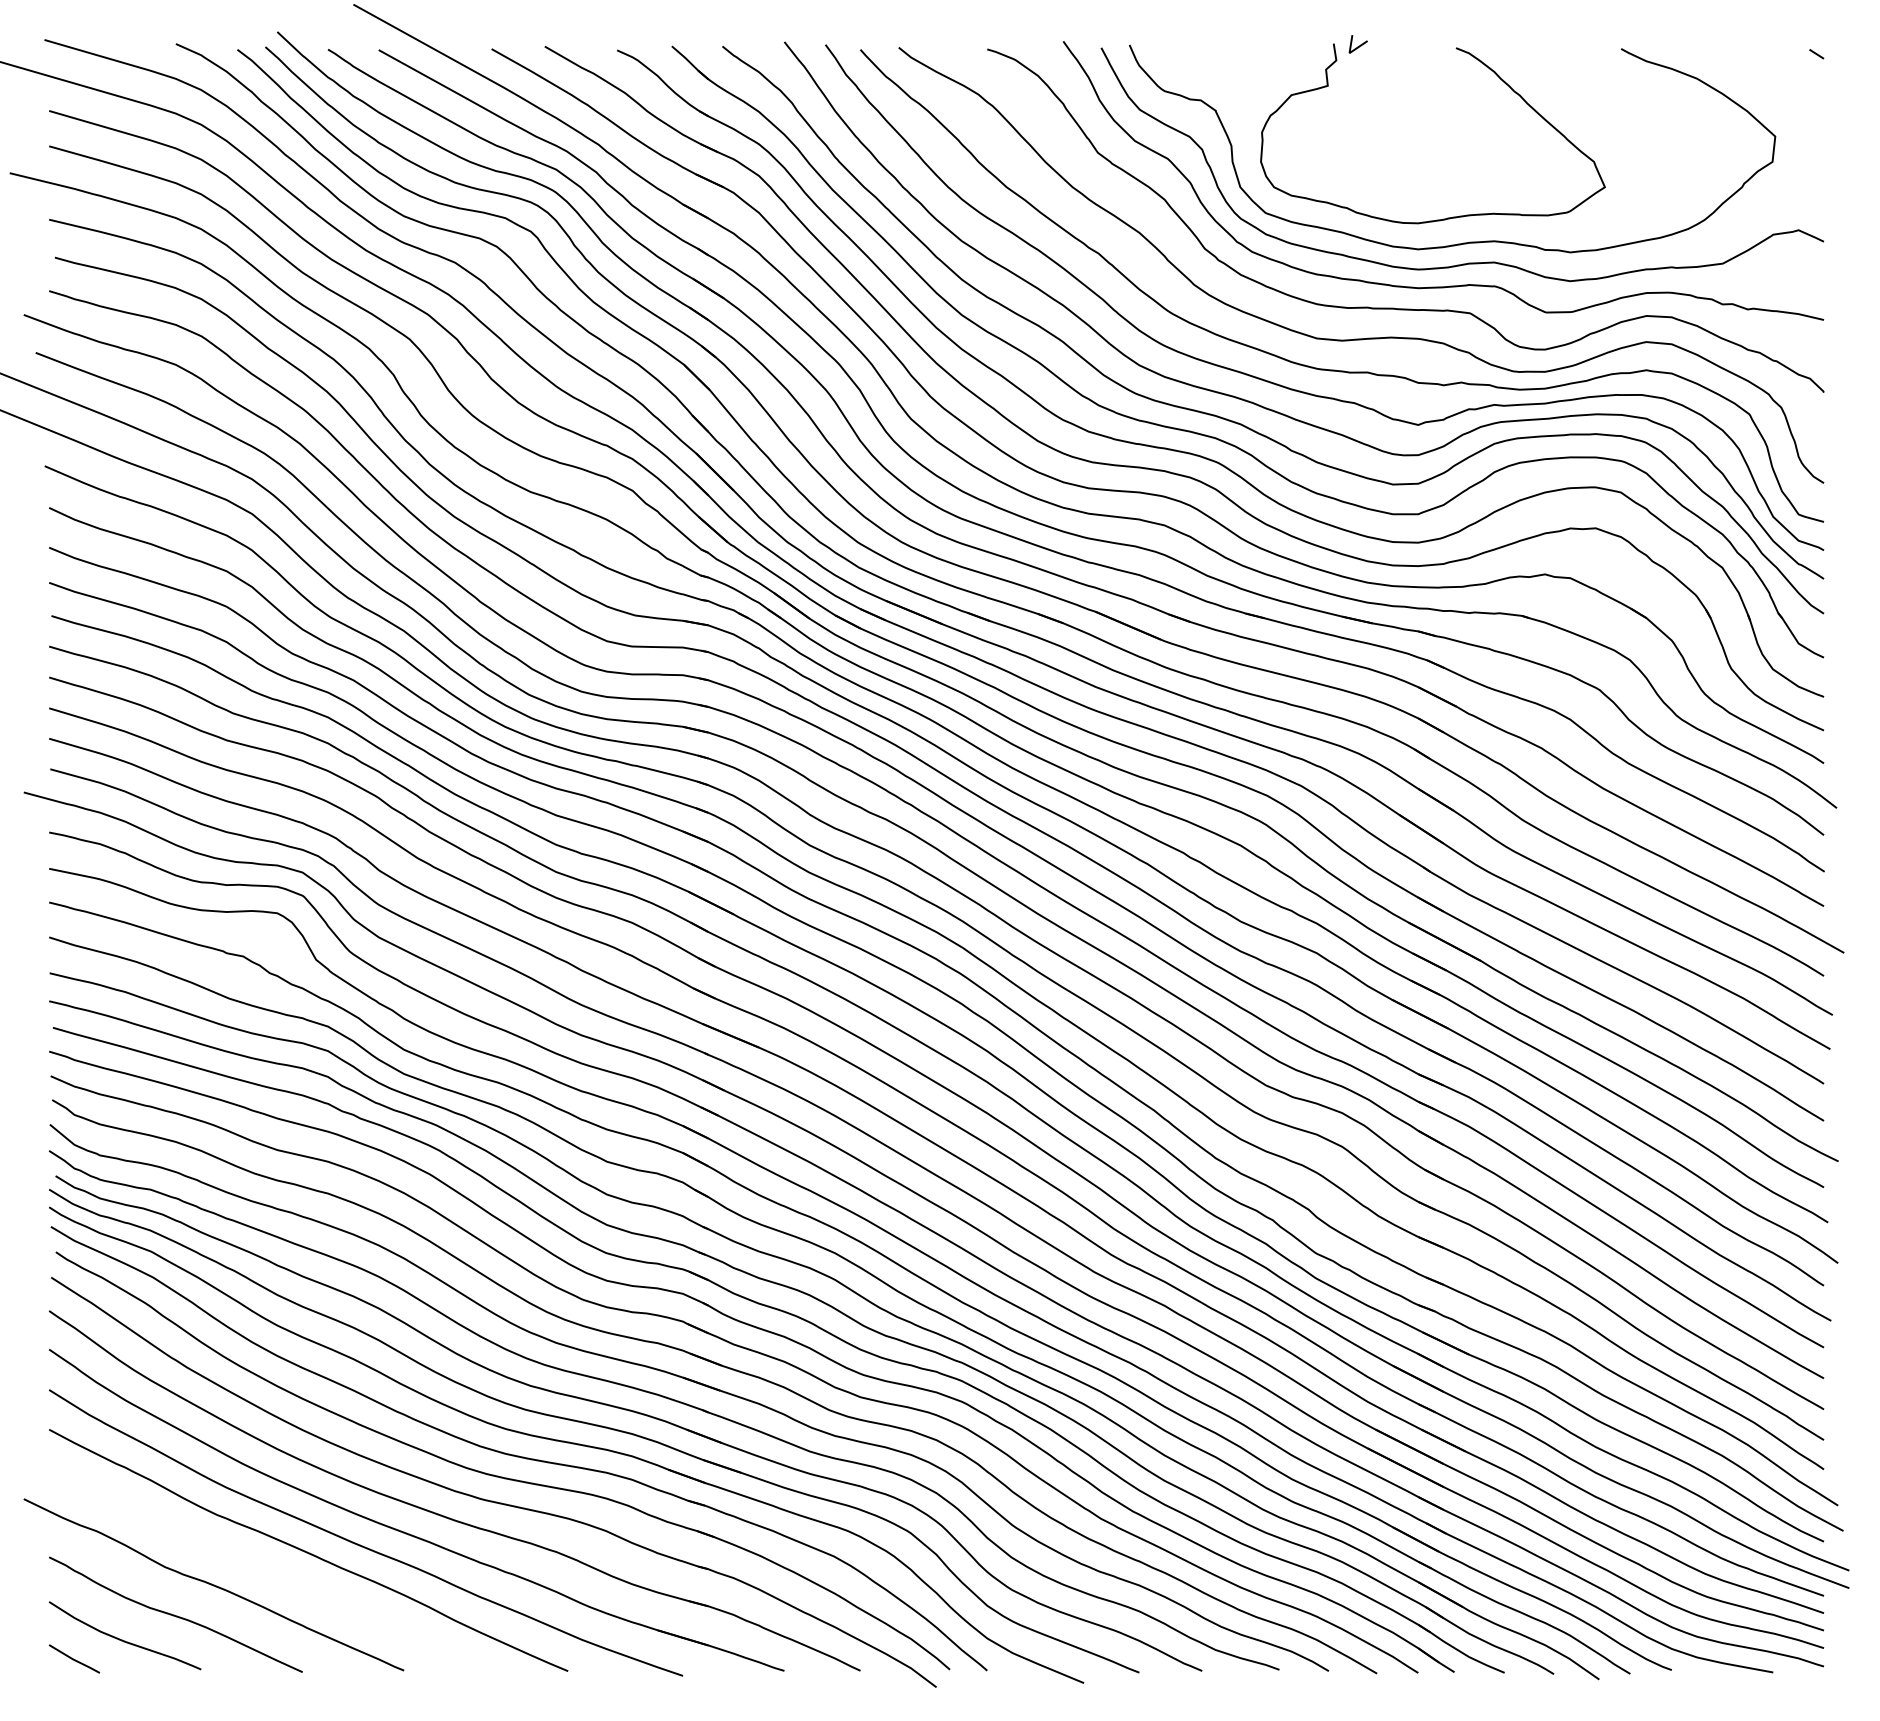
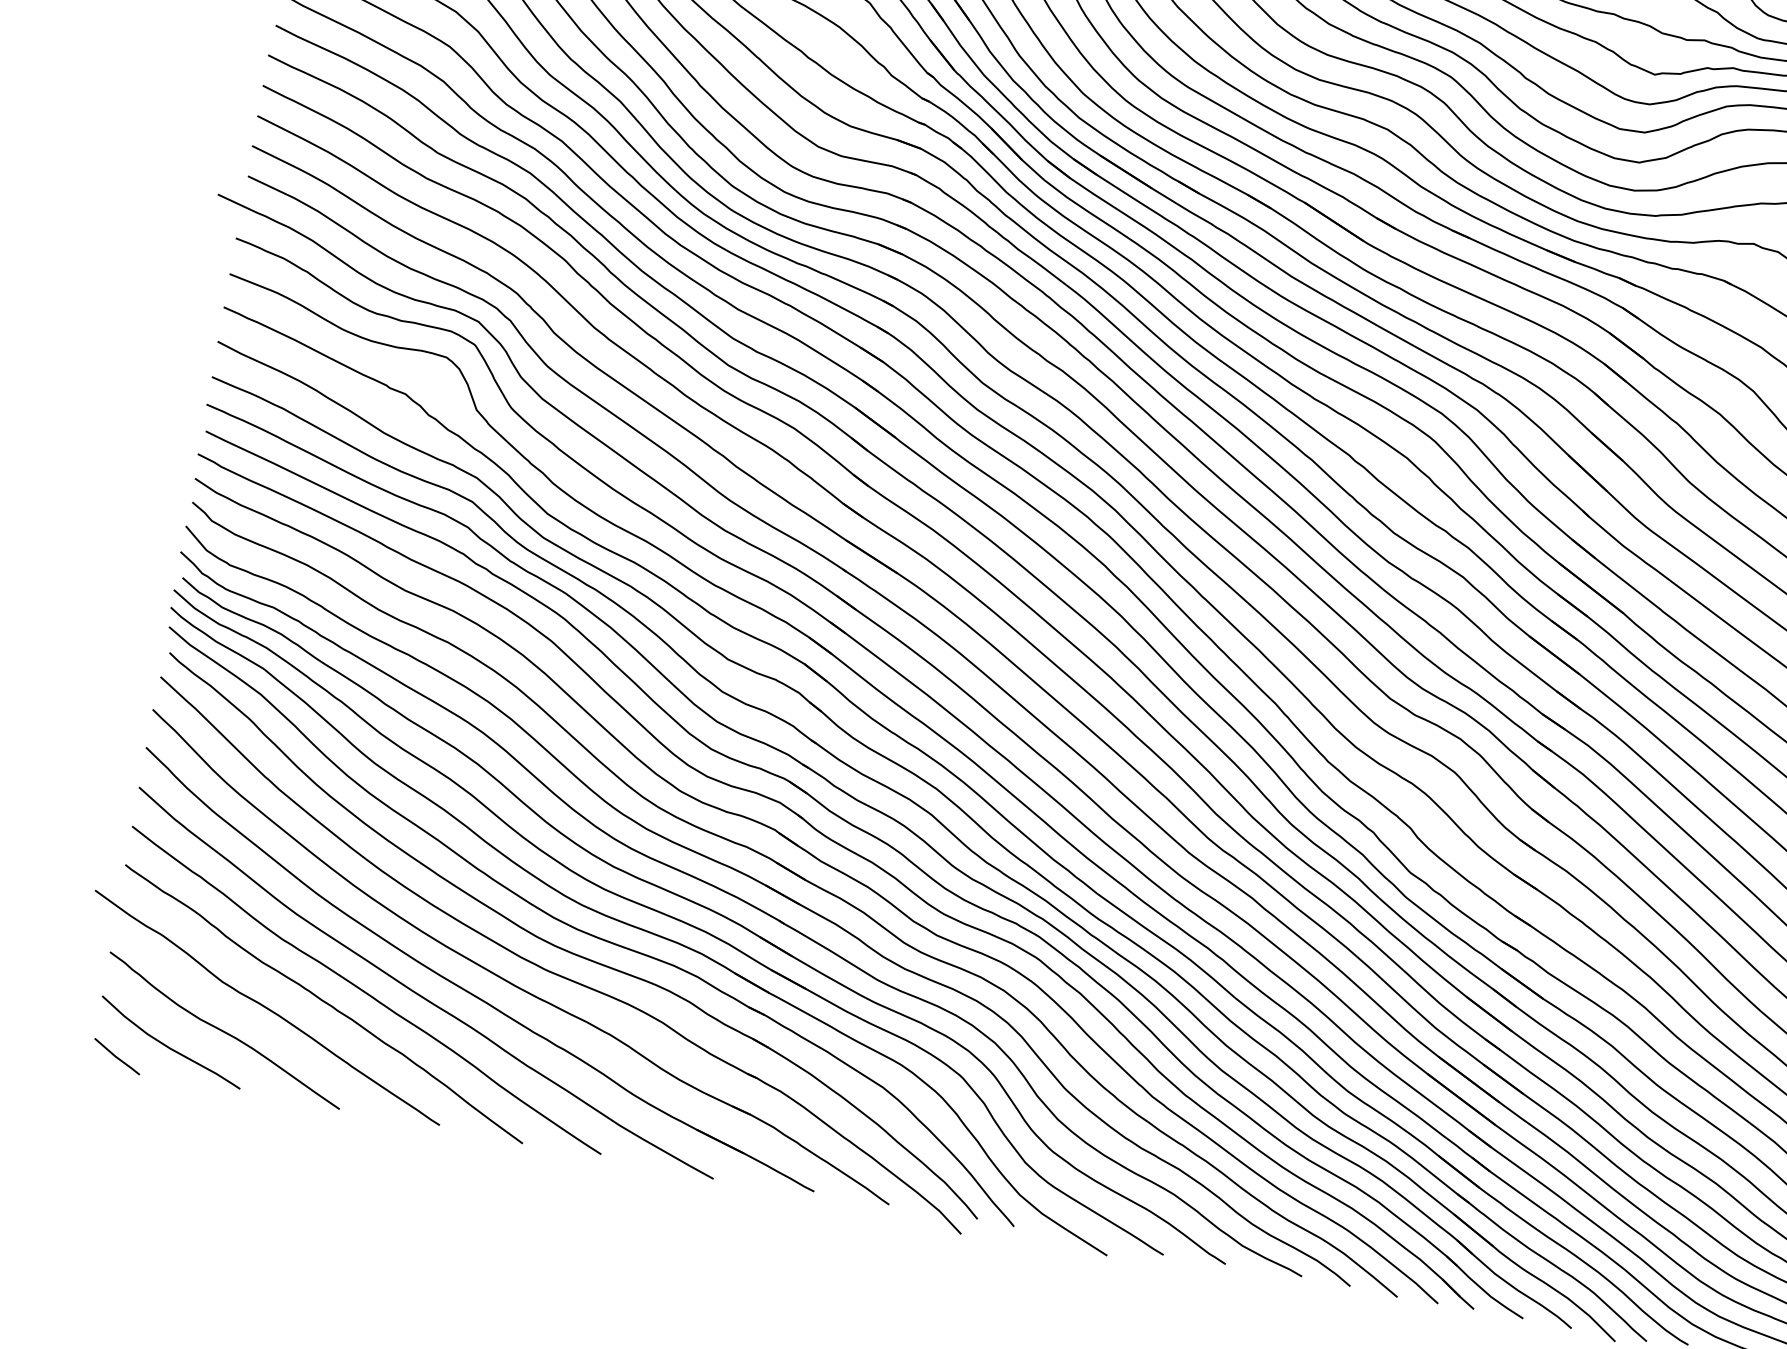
curve: (269, 1570) -> (324, 1003), added

